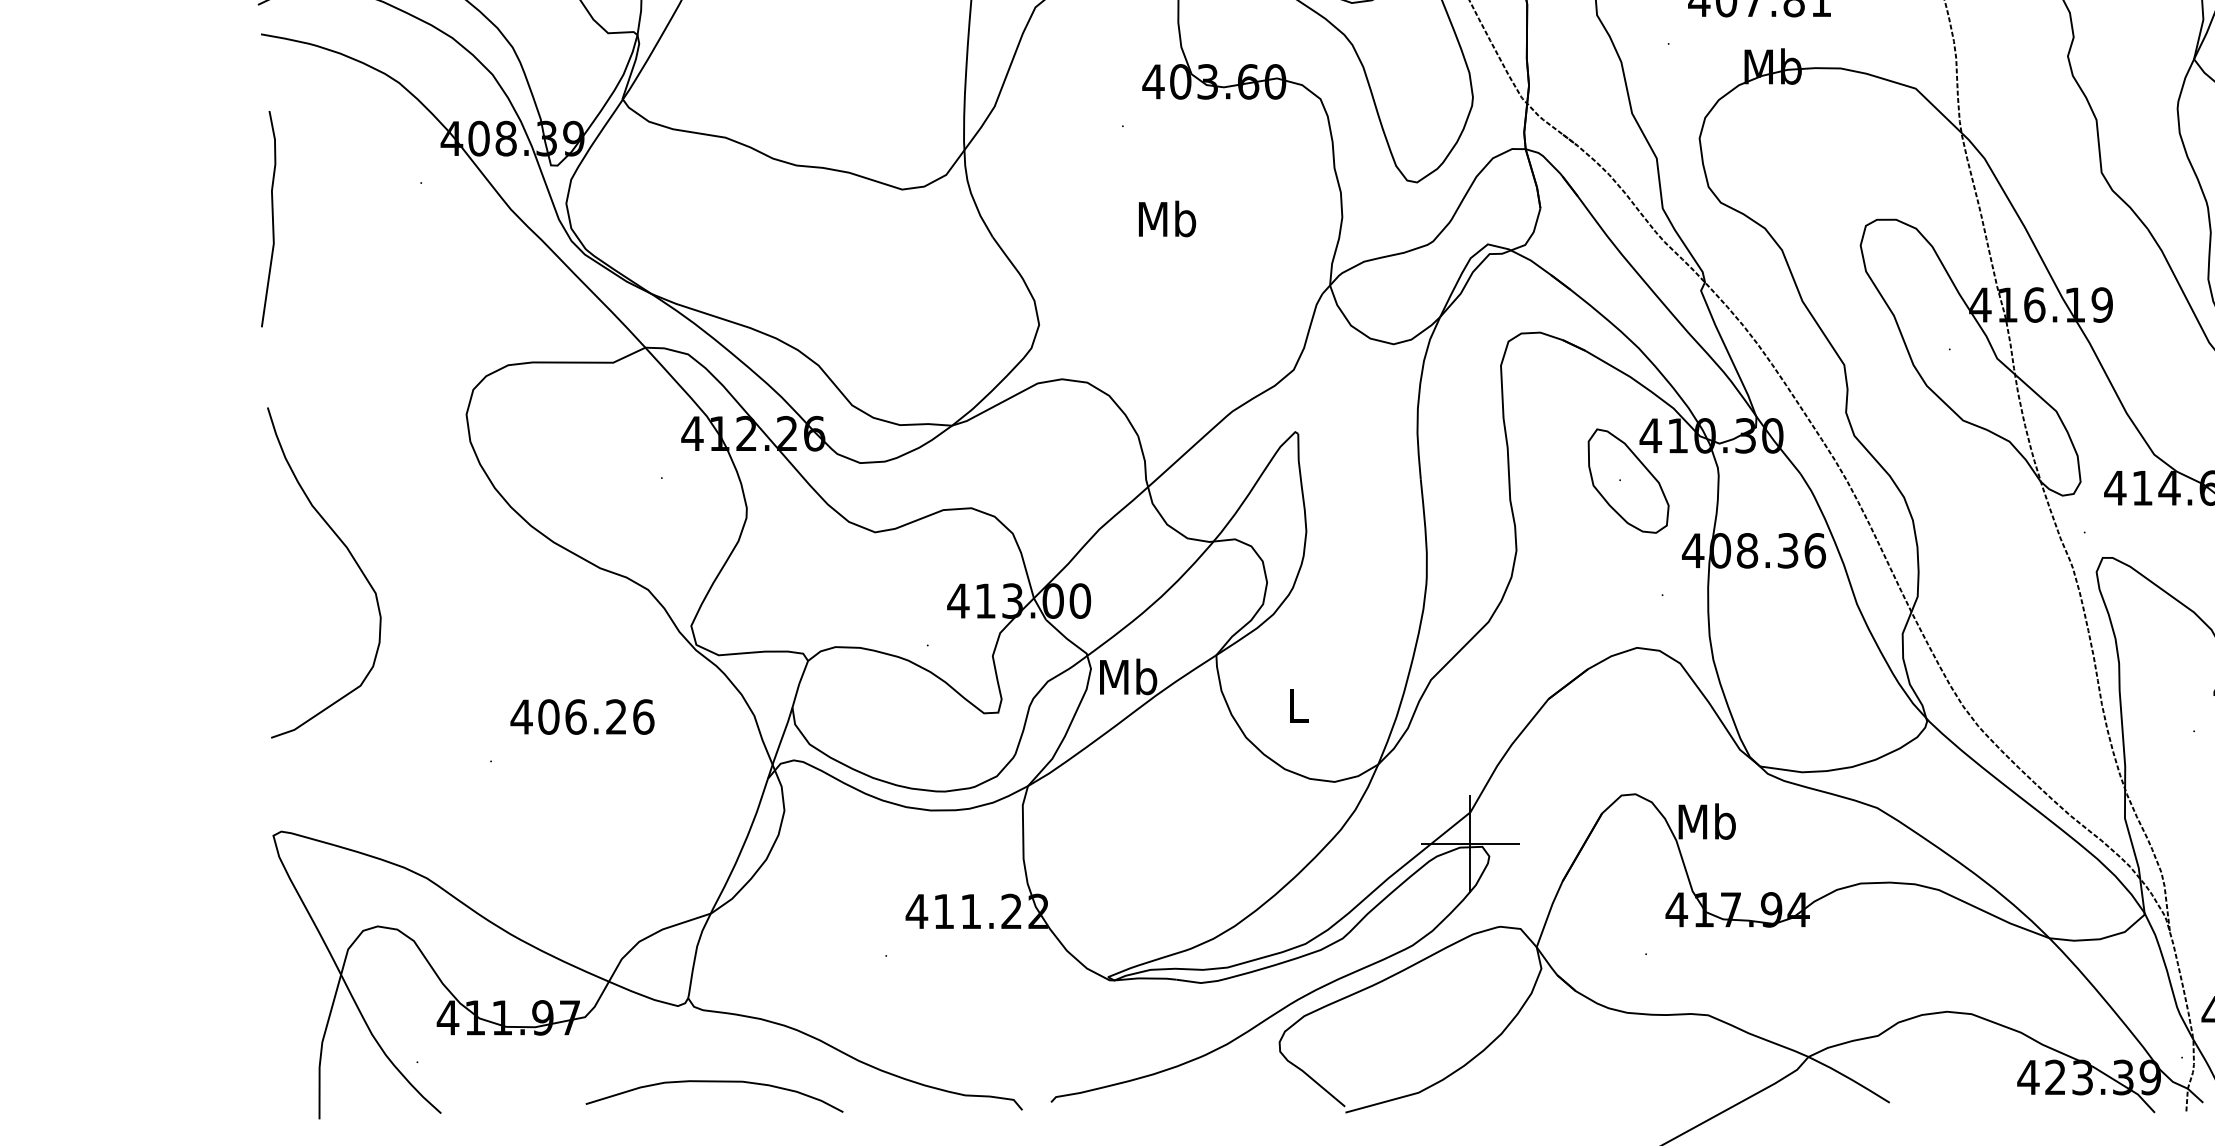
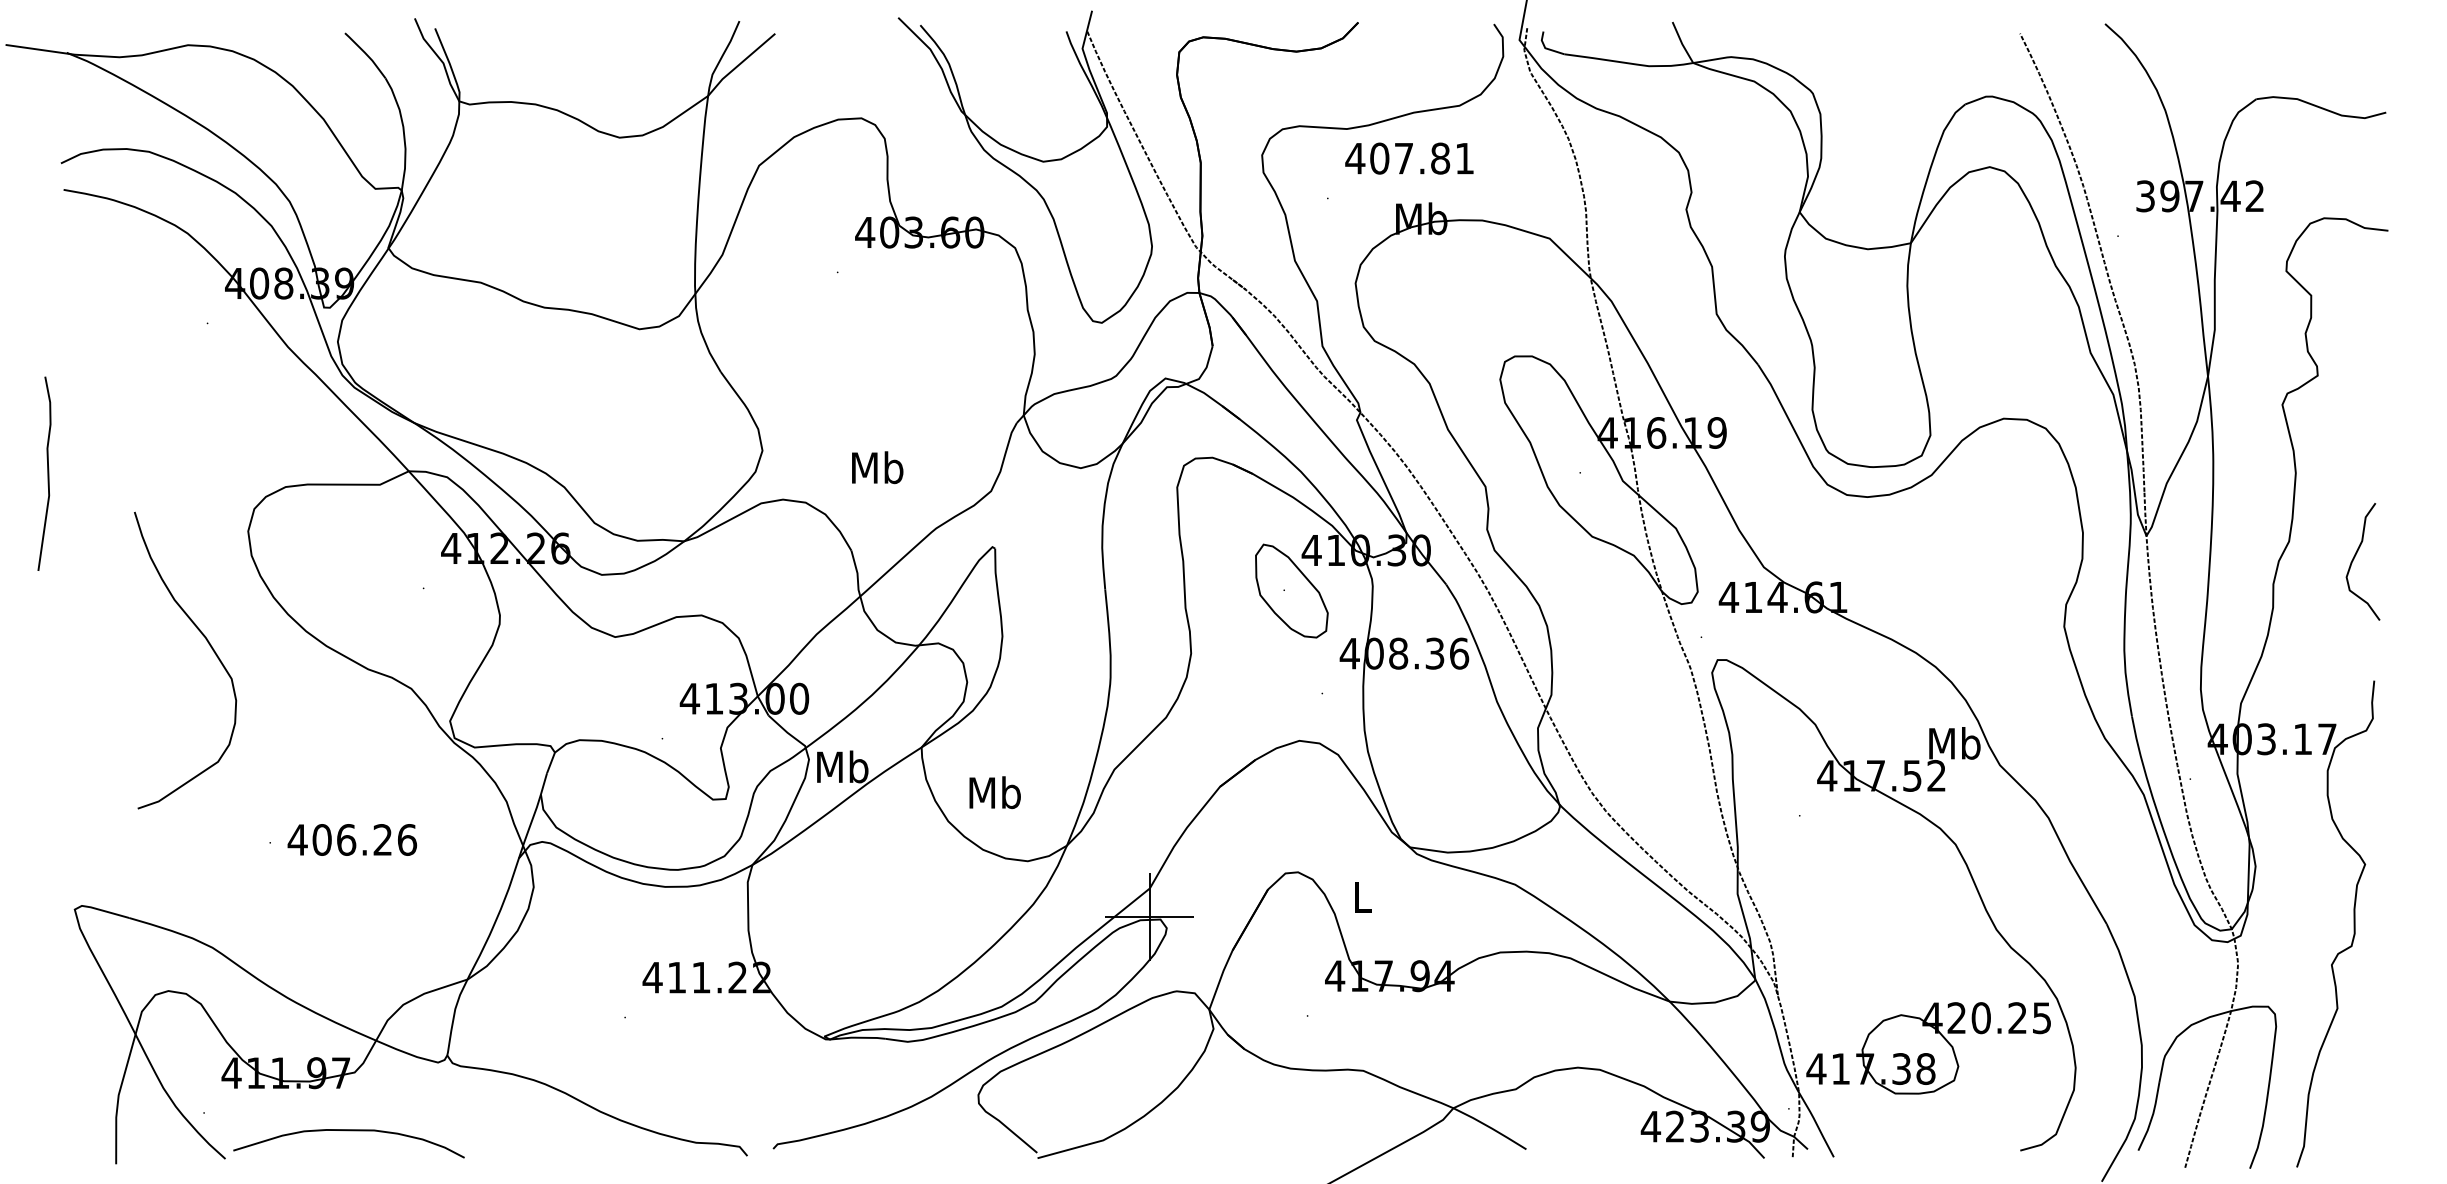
curve: (271, 218) -> (47, 473), moved
text: (1167, 218) -> (877, 467), moved
curve: (349, 555) -> (208, 644), moved
text: (1297, 705) -> (994, 792), L -> Mb
text: (582, 716) -> (352, 839), moved
text: (1707, 821) -> (1362, 896), Mb -> L
curve: (714, 1082) -> (348, 1131), moved

